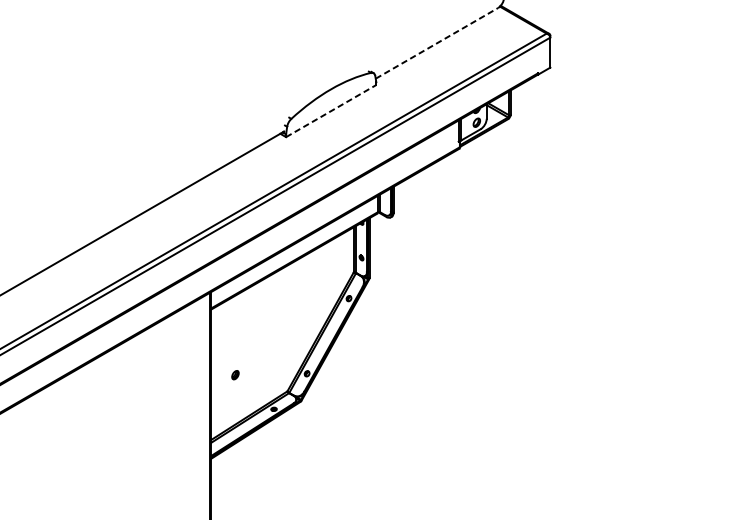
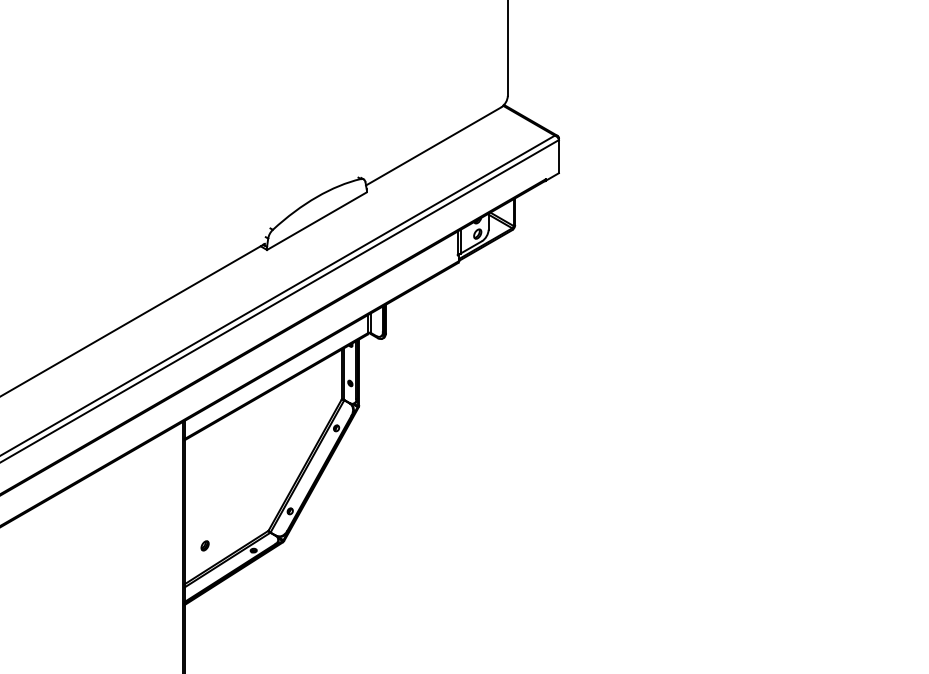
line: (437, 43) -> (434, 146), dashed -> solid
line: (330, 111) -> (316, 221), dashed -> solid
part: (234, 374) -> (204, 545), moved

